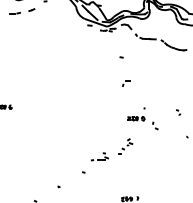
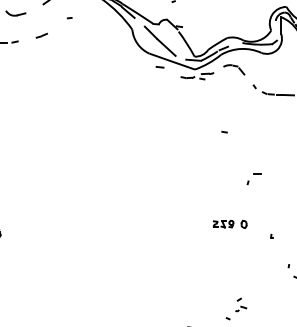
part: (126, 83) -> (254, 179), moved
part: (136, 118) -> (230, 223), moved

